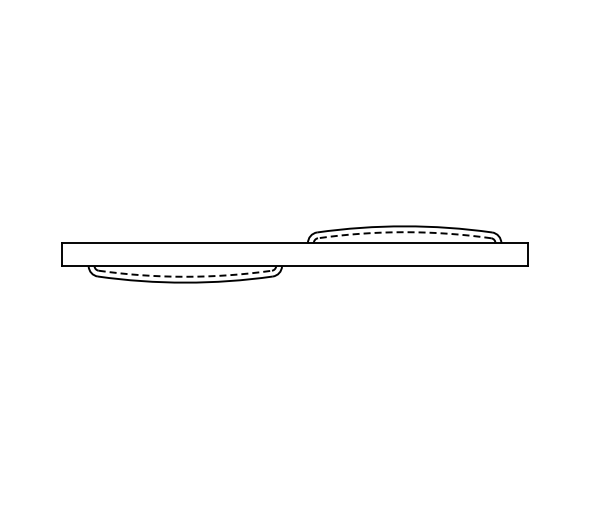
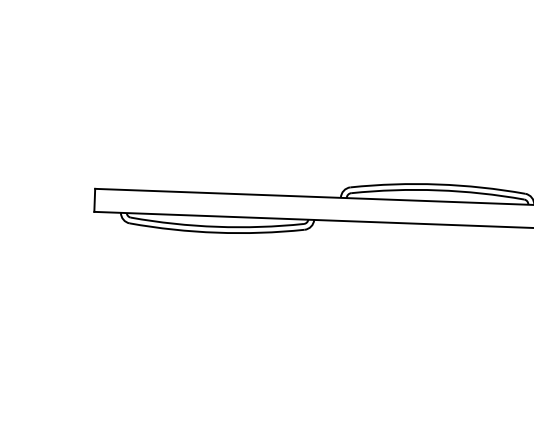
arc: (404, 232) -> (437, 190), dashed -> solid
arc: (185, 276) -> (217, 226), dashed -> solid

